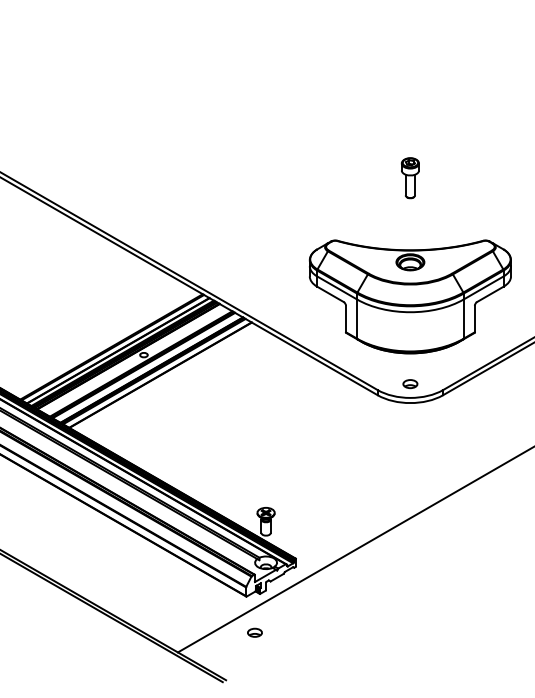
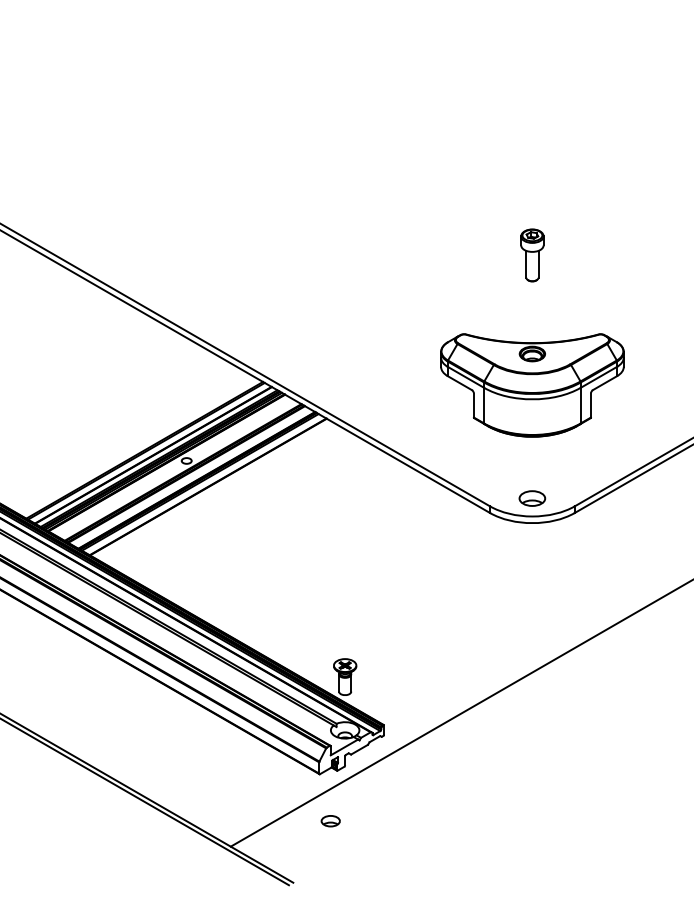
part: (410, 178) -> (532, 255), moved
part: (410, 296) -> (532, 385), size x0.7
part: (410, 384) -> (532, 498), size x1.4

